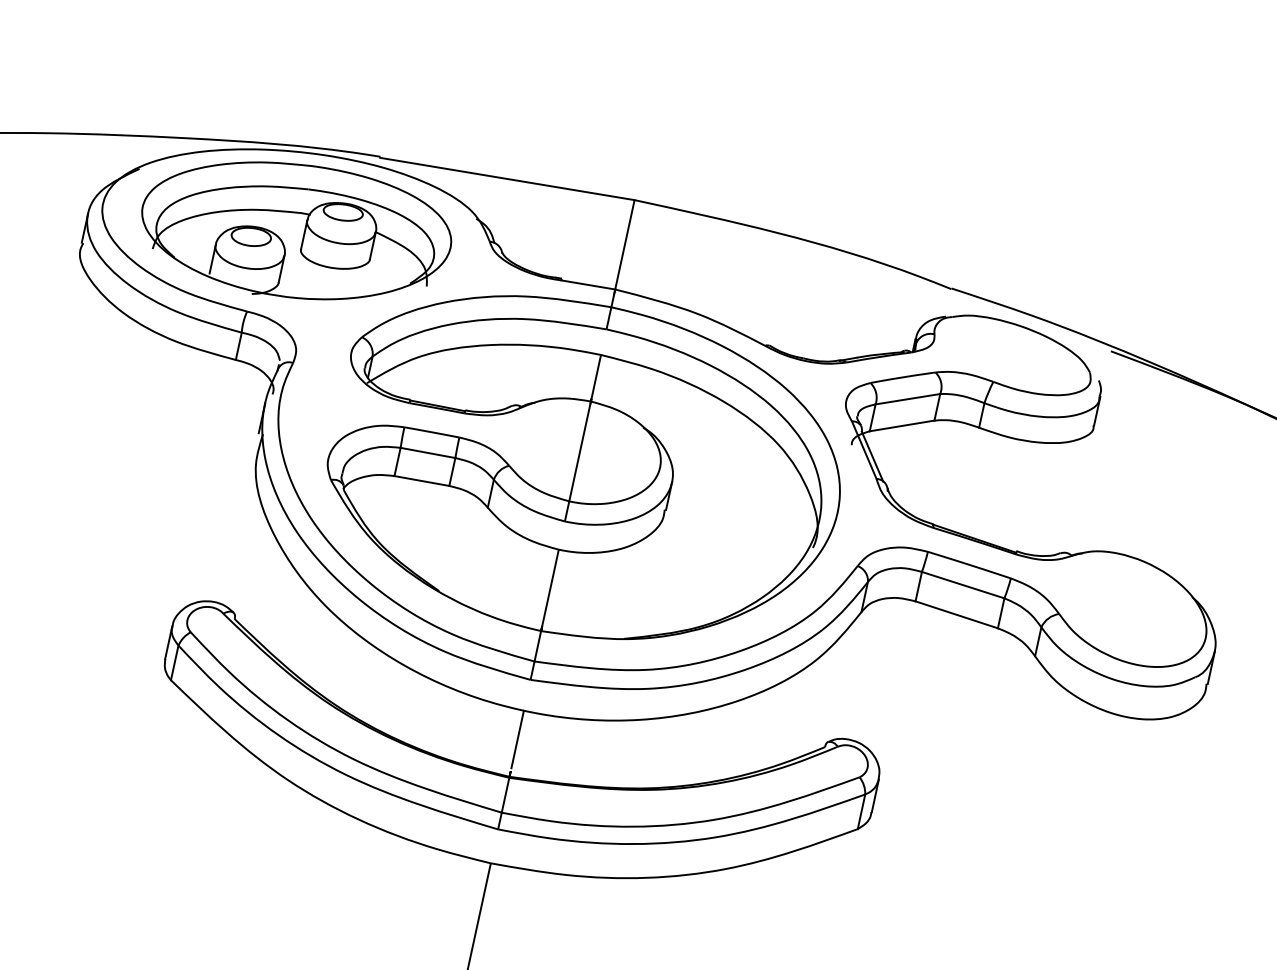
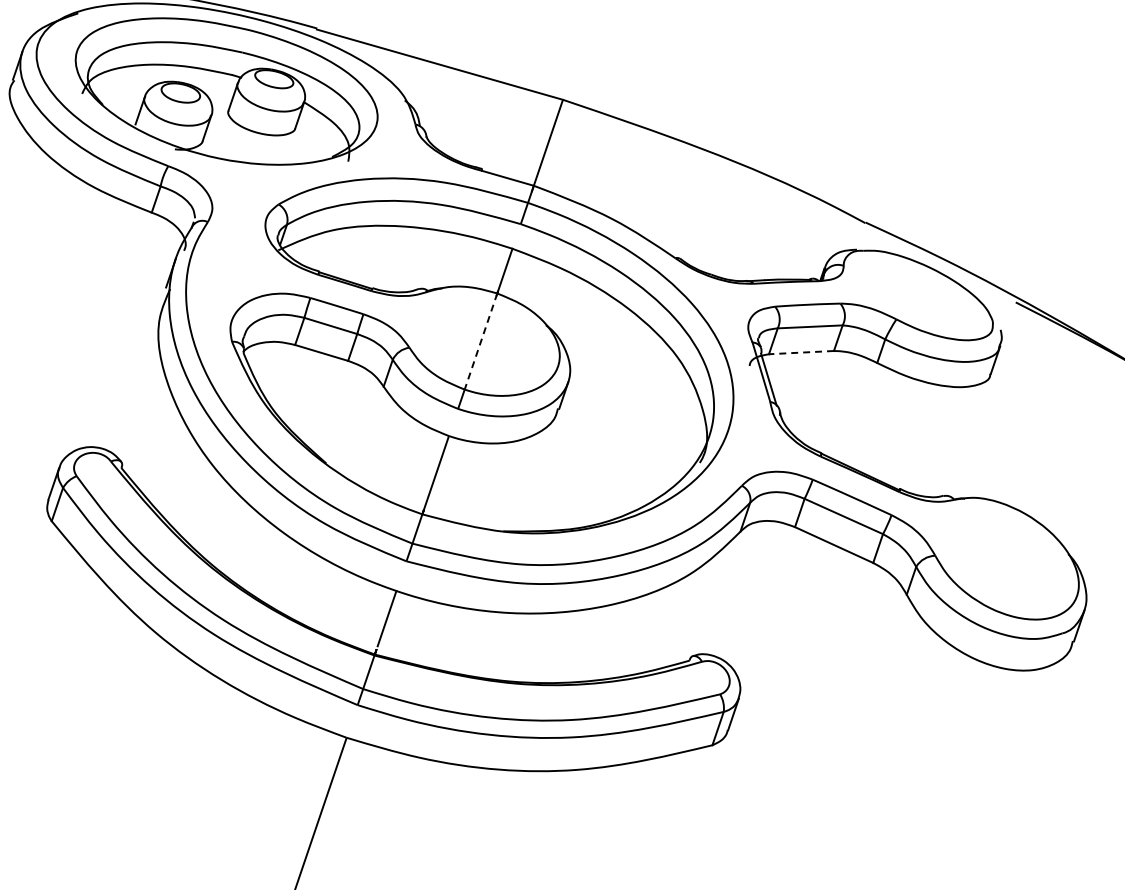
line: (902, 425) -> (801, 352), solid -> dashed
line: (580, 451) -> (481, 341), solid -> dashed

